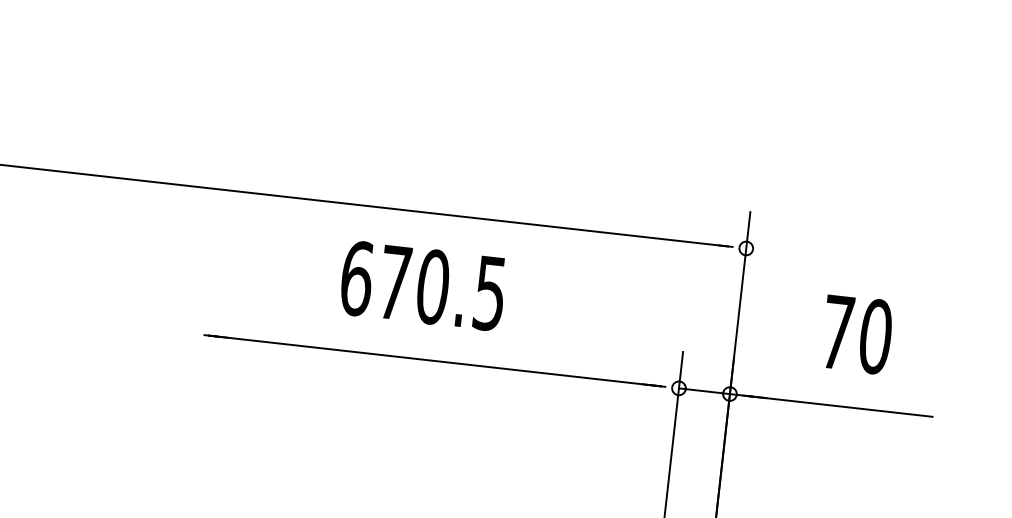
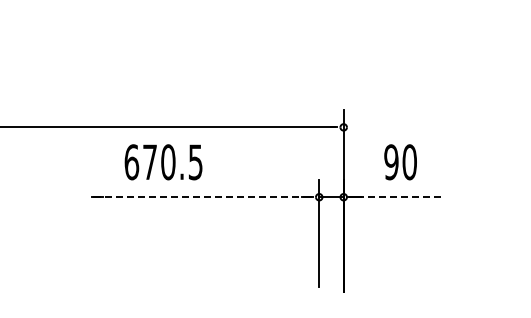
text: (422, 286) -> (163, 162), moved
text: (837, 332) -> (391, 162), 70 -> 90
line: (435, 361) -> (202, 197), solid -> dashed
line: (831, 406) -> (392, 197), solid -> dashed

